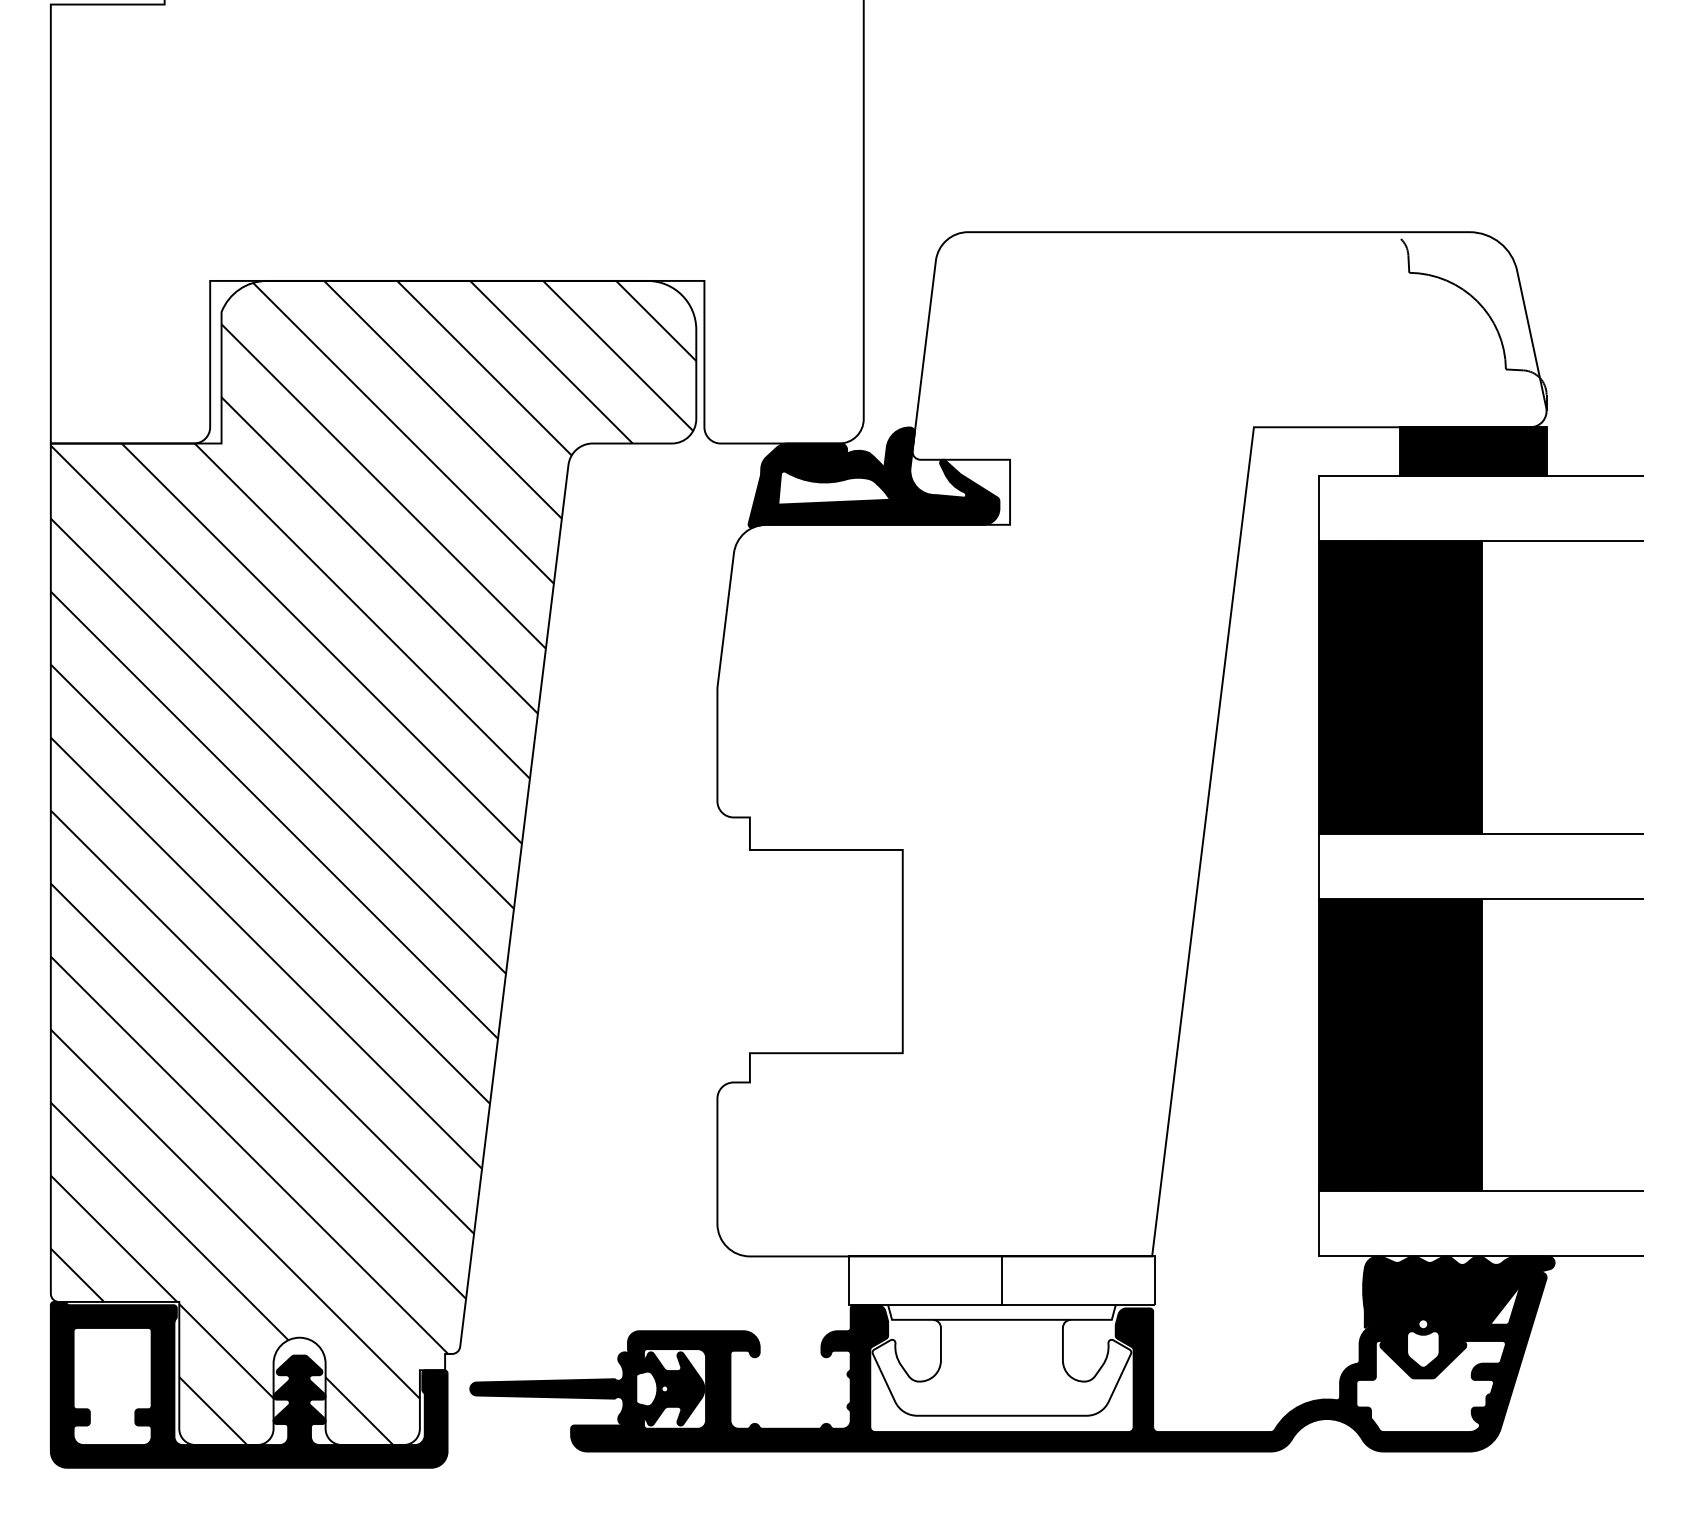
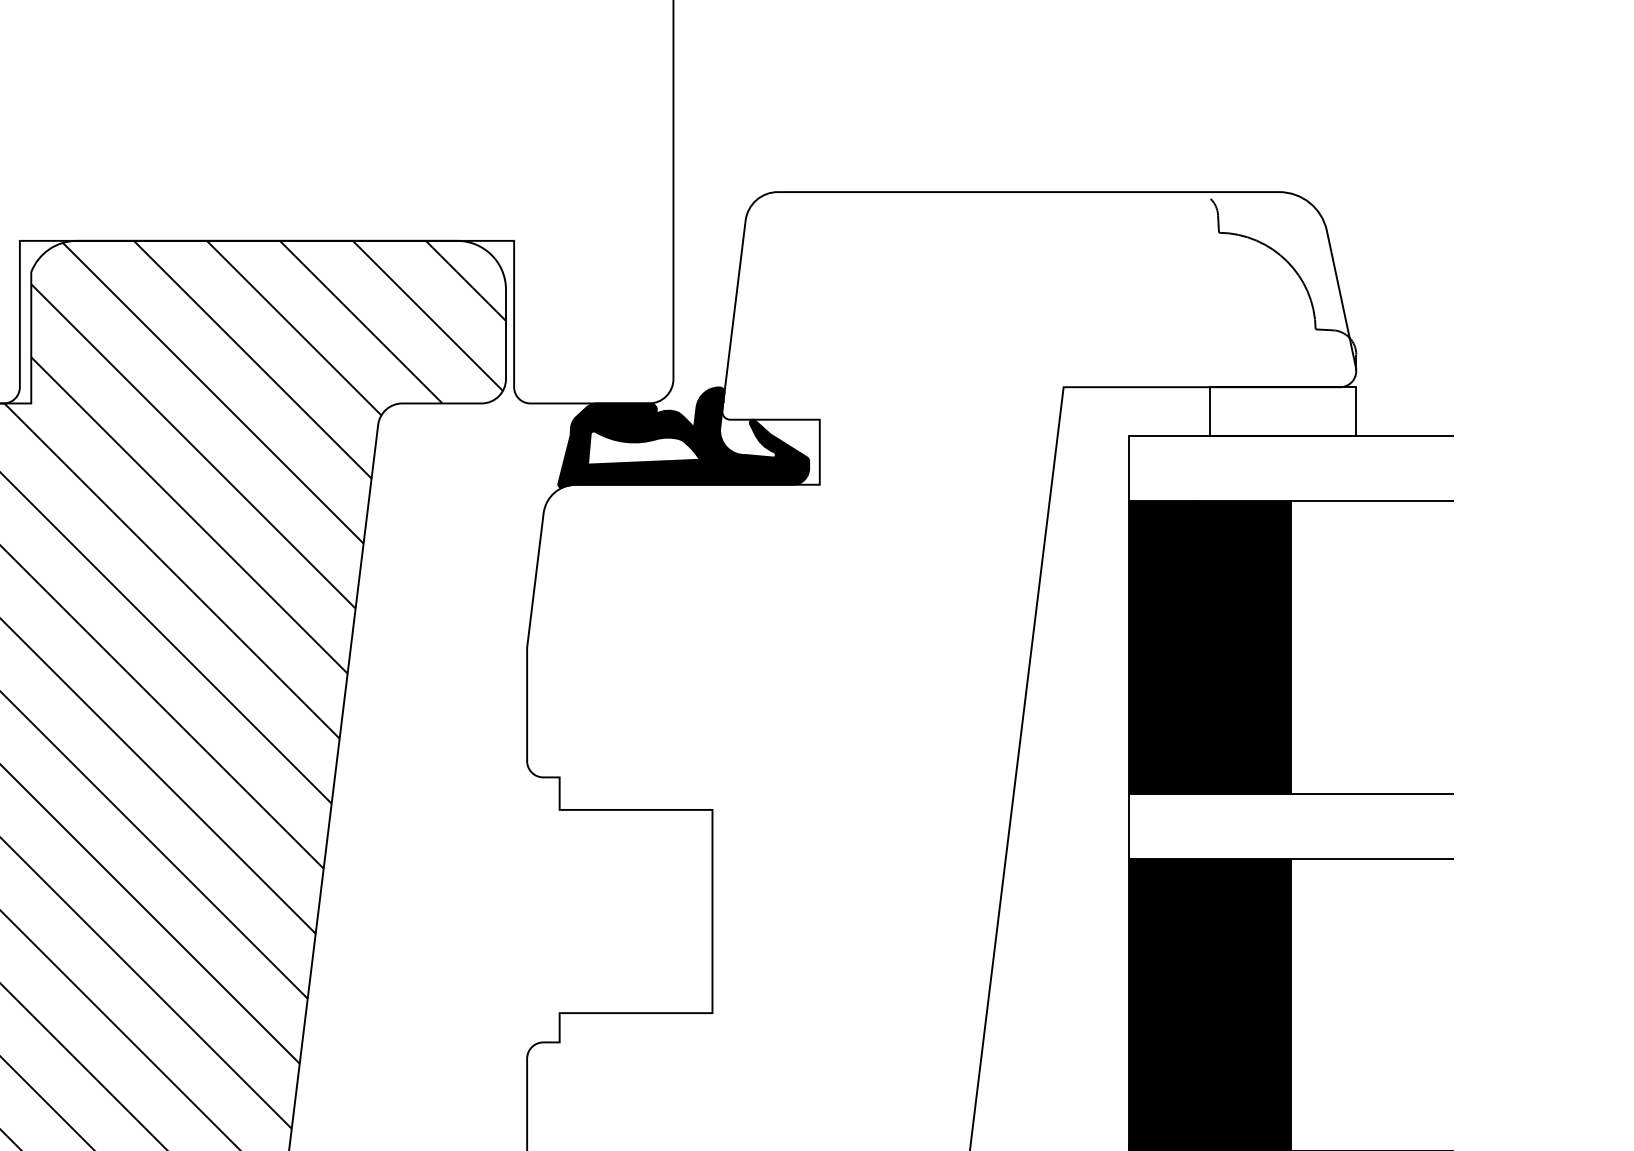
fill: (1473, 451) -> (1283, 411), removed

